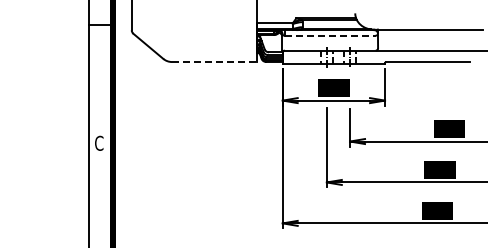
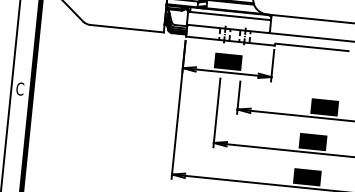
line: (330, 35) -> (229, 15), dashed -> solid
line: (214, 62) -> (127, 29), dashed -> solid

